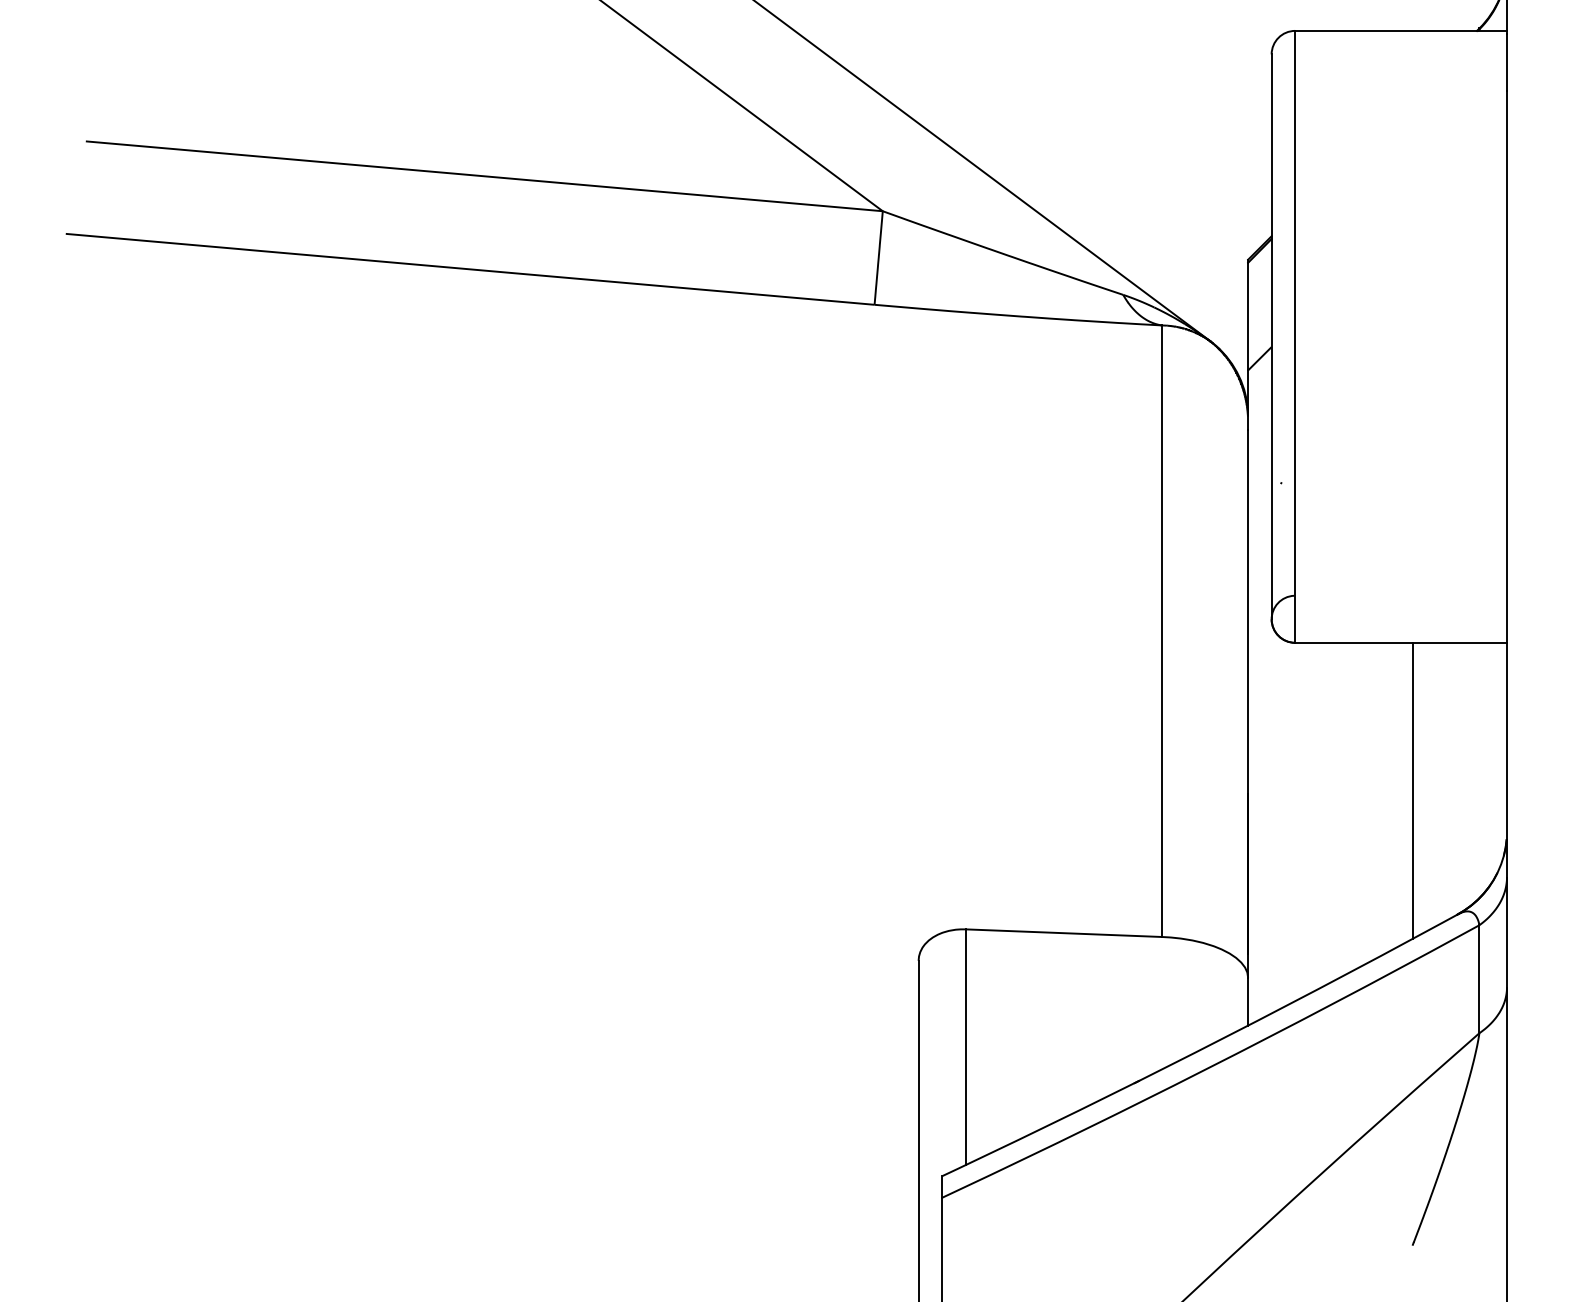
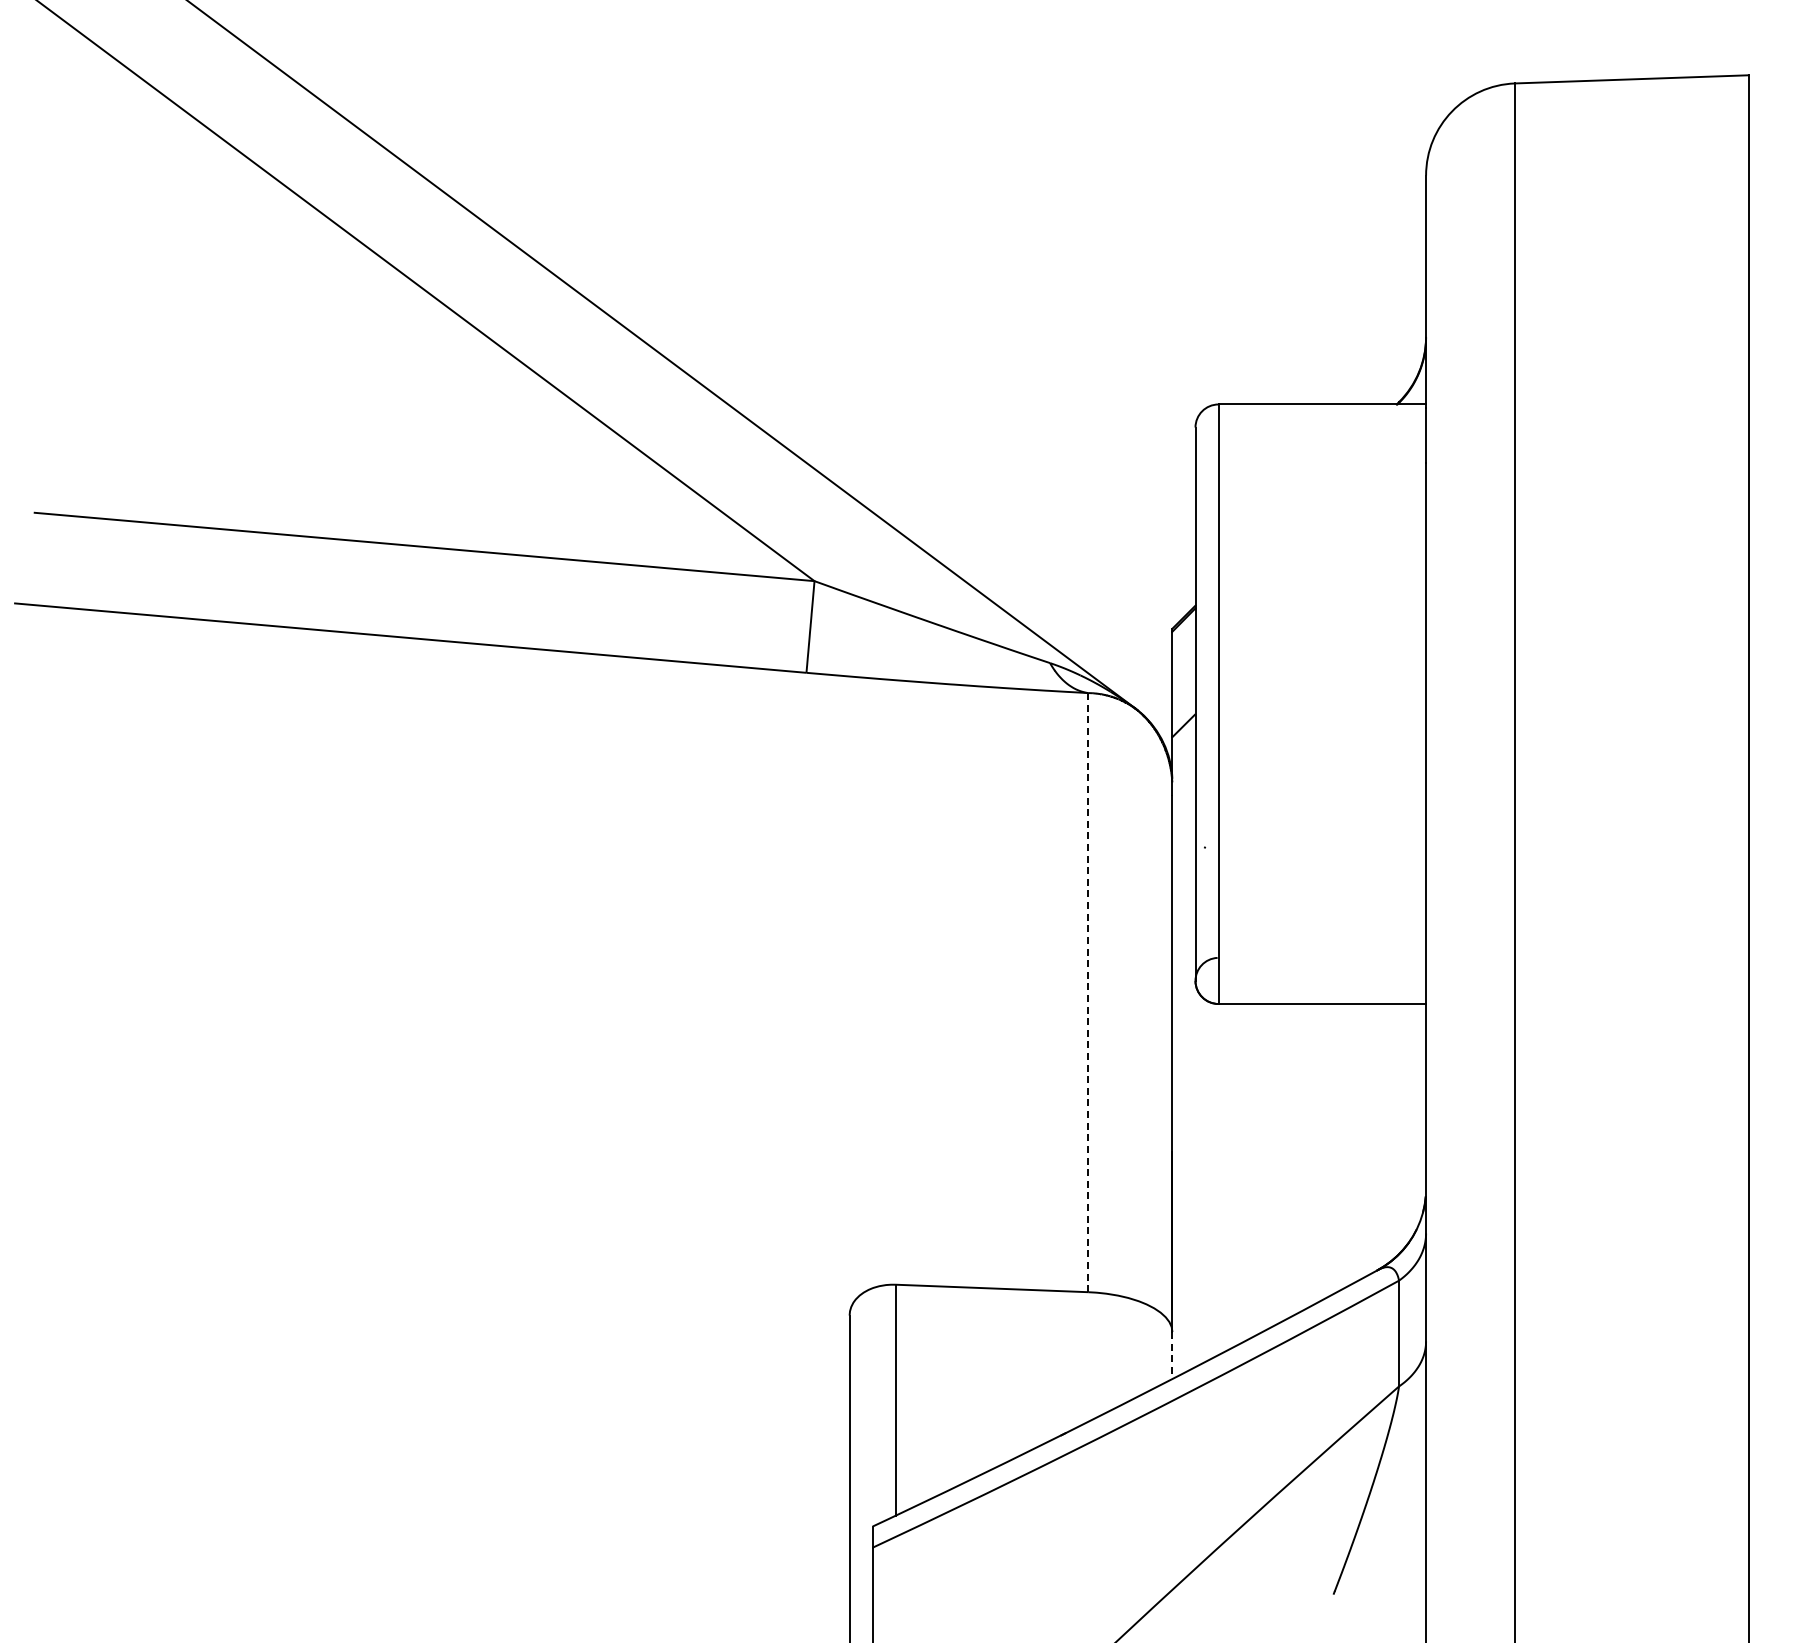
line: (1162, 631) -> (1088, 992), solid -> dashed
line: (1412, 790) -> (1333, 1148), removed
line: (1248, 1002) -> (1172, 1356), solid -> dashed

